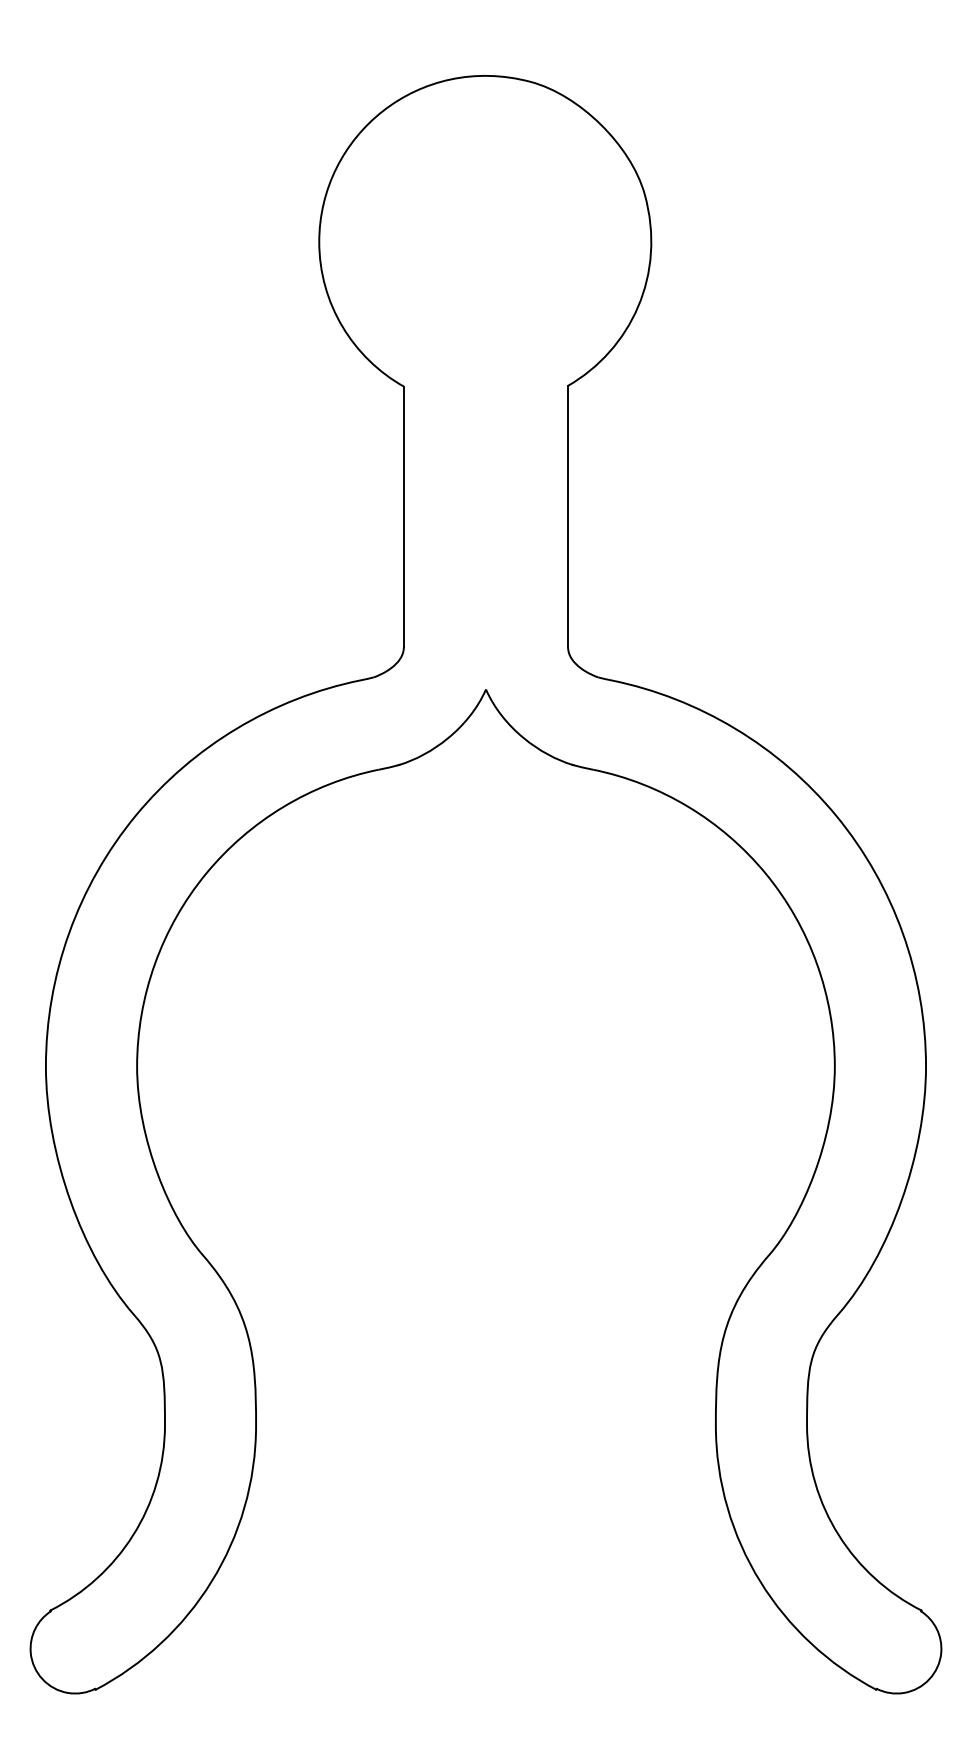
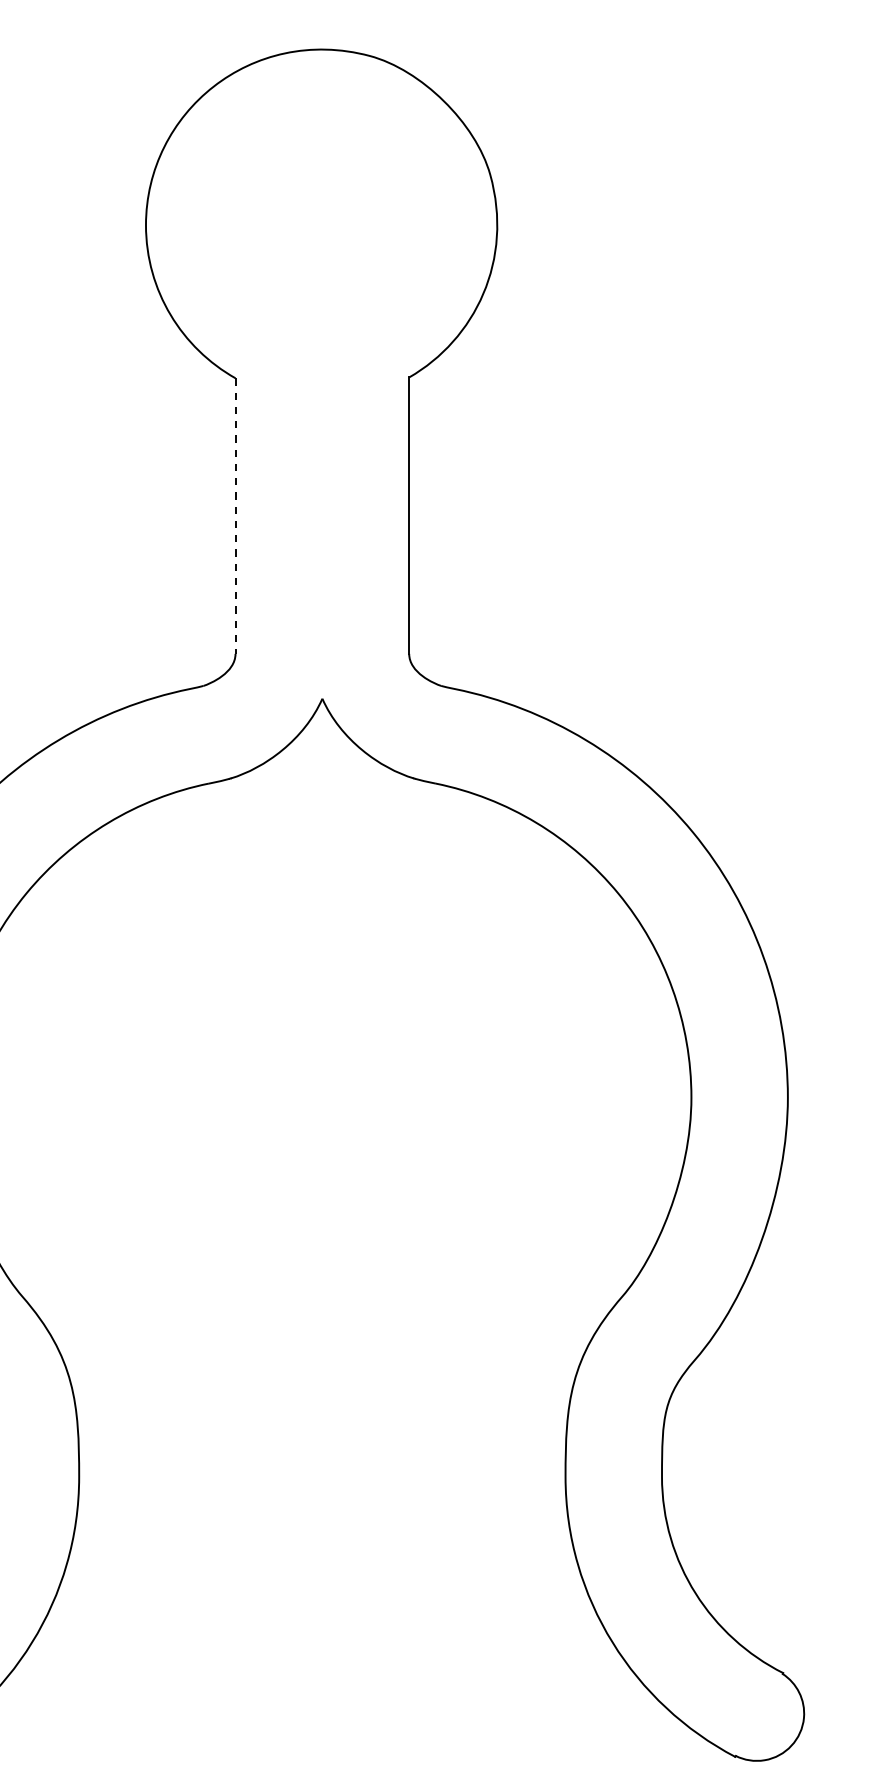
line: (403, 517) -> (235, 516), solid -> dashed

